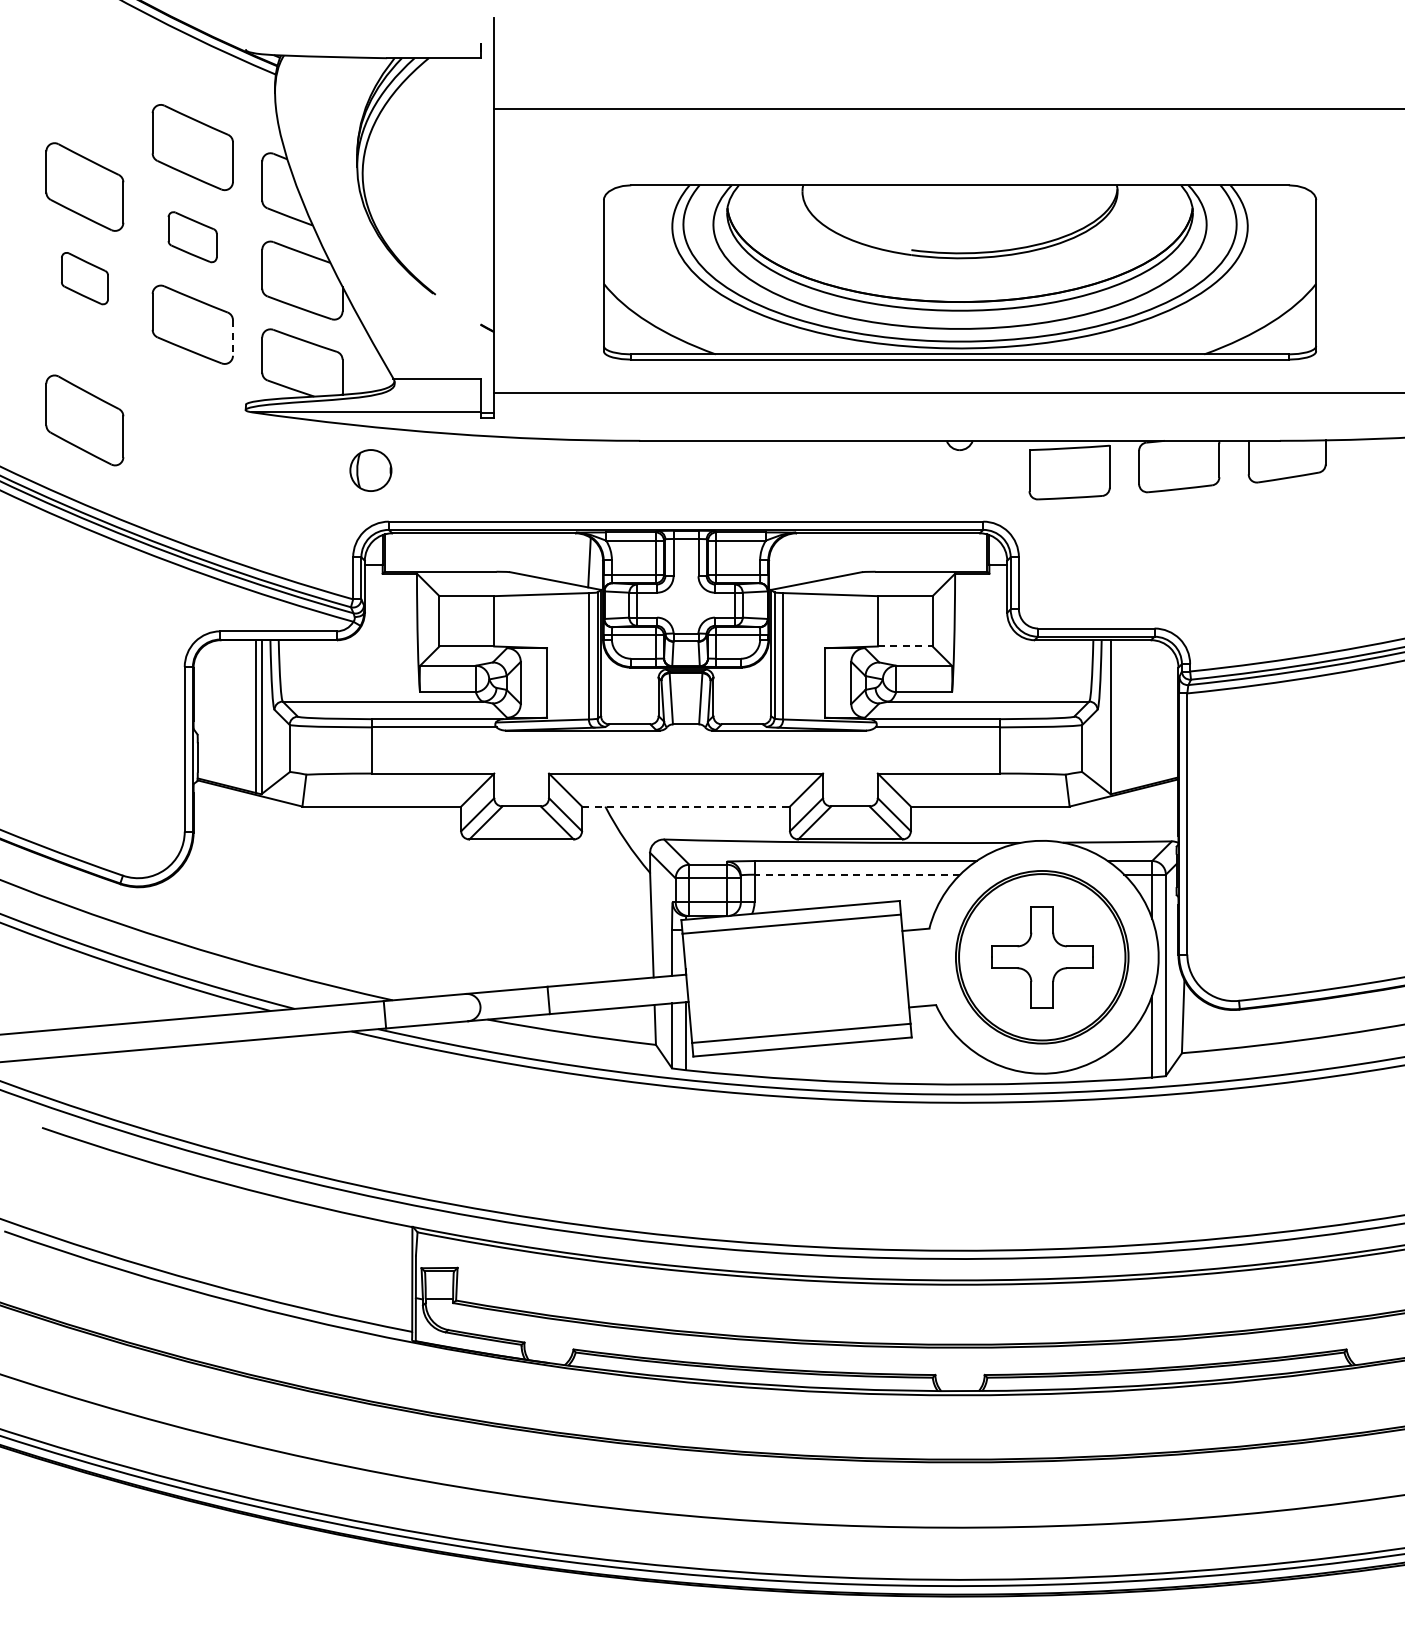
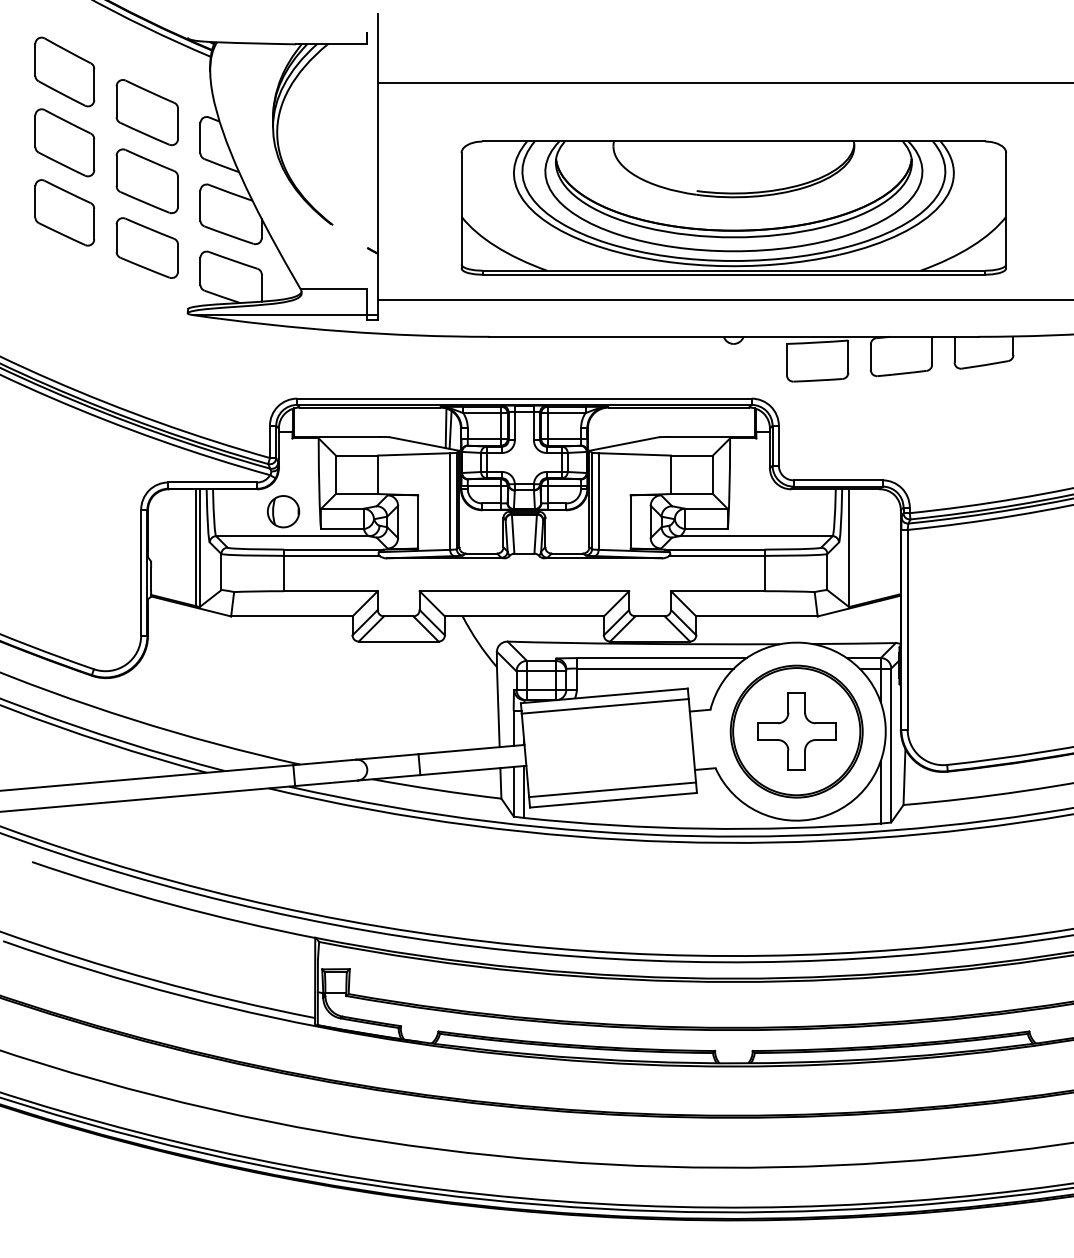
part: (192, 236) -> (147, 180), size x1.67
part: (84, 278) -> (64, 212), size x1.67
line: (232, 337) -> (177, 257), dashed -> solid
part: (84, 420) -> (64, 72), moved
part: (370, 470) -> (283, 511), moved
line: (583, 560) -> (446, 428), added
line: (905, 646) -> (692, 494), dashed -> solid
line: (686, 806) -> (524, 616), dashed -> solid
line: (857, 874) -> (655, 668), dashed -> solid

